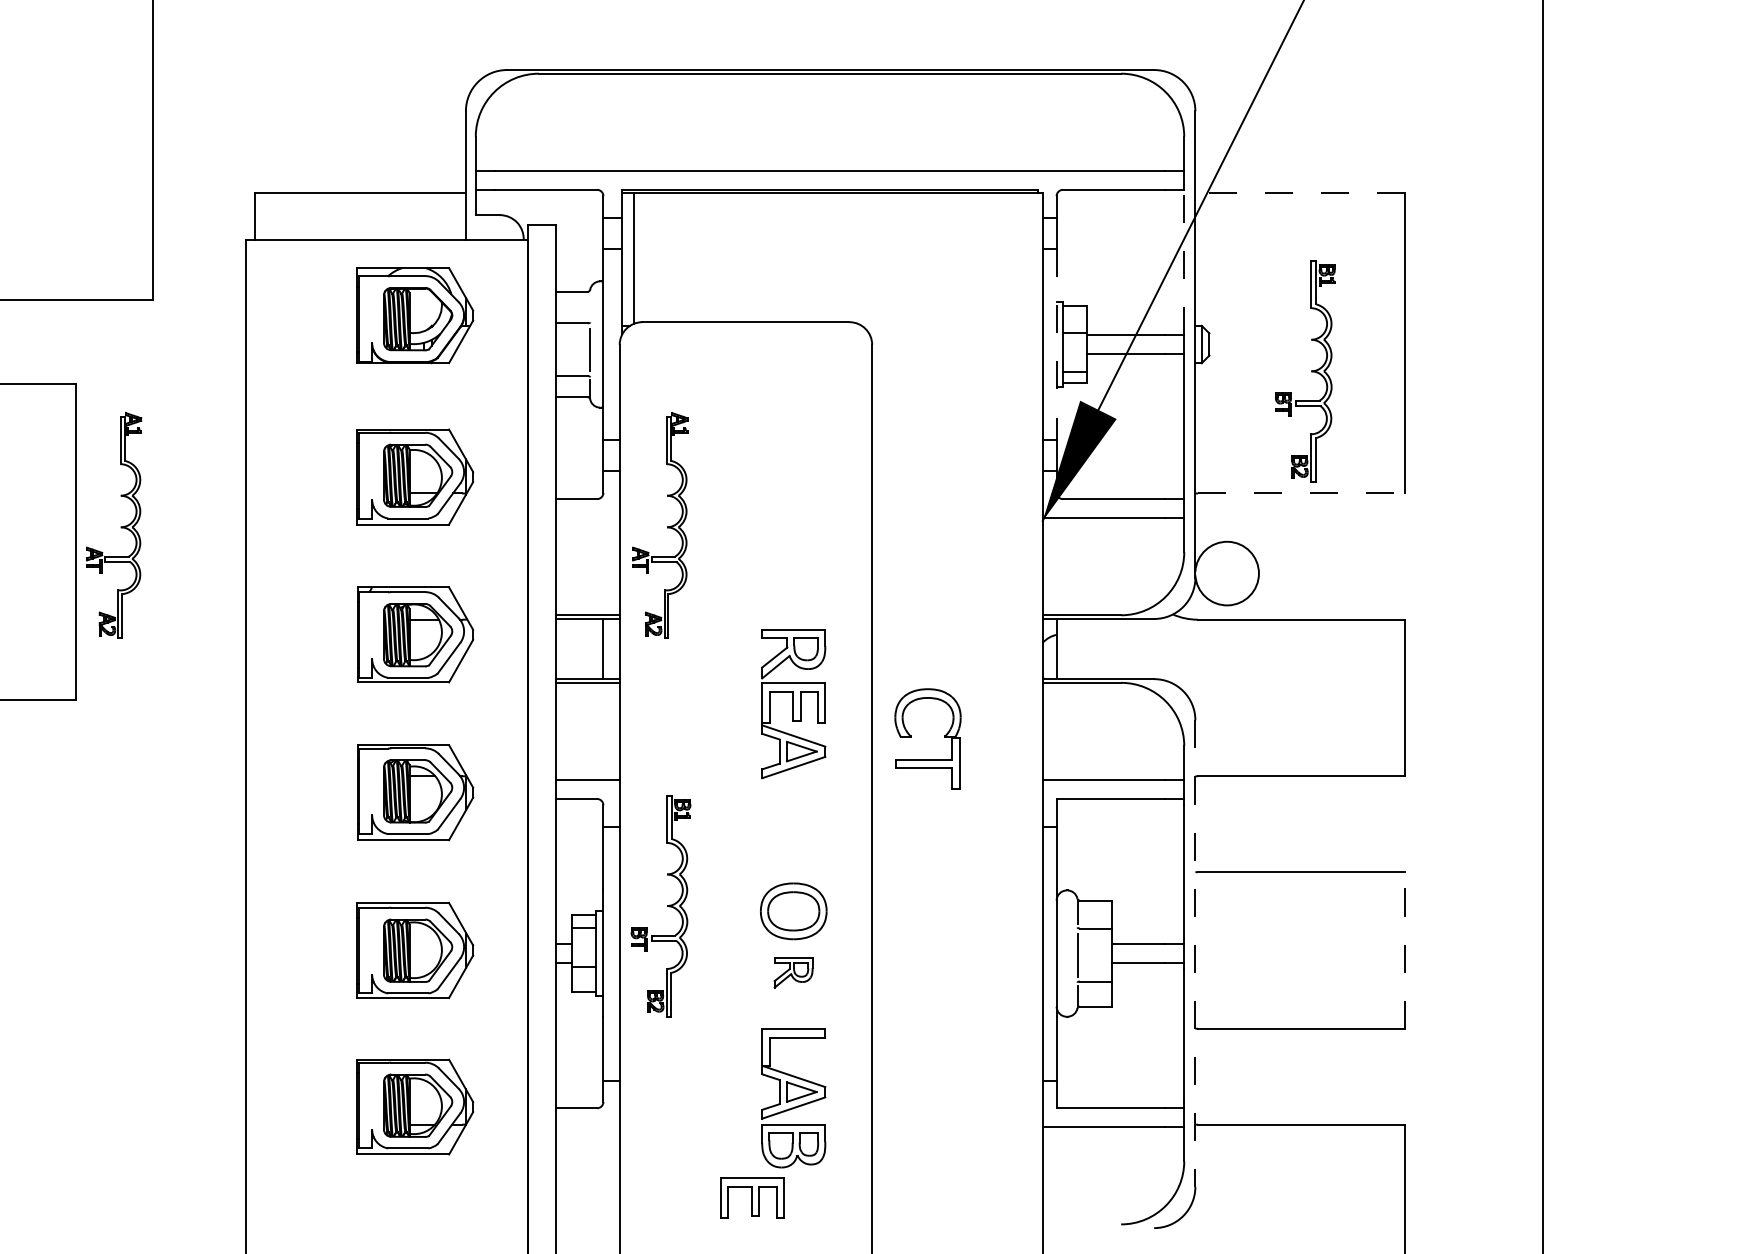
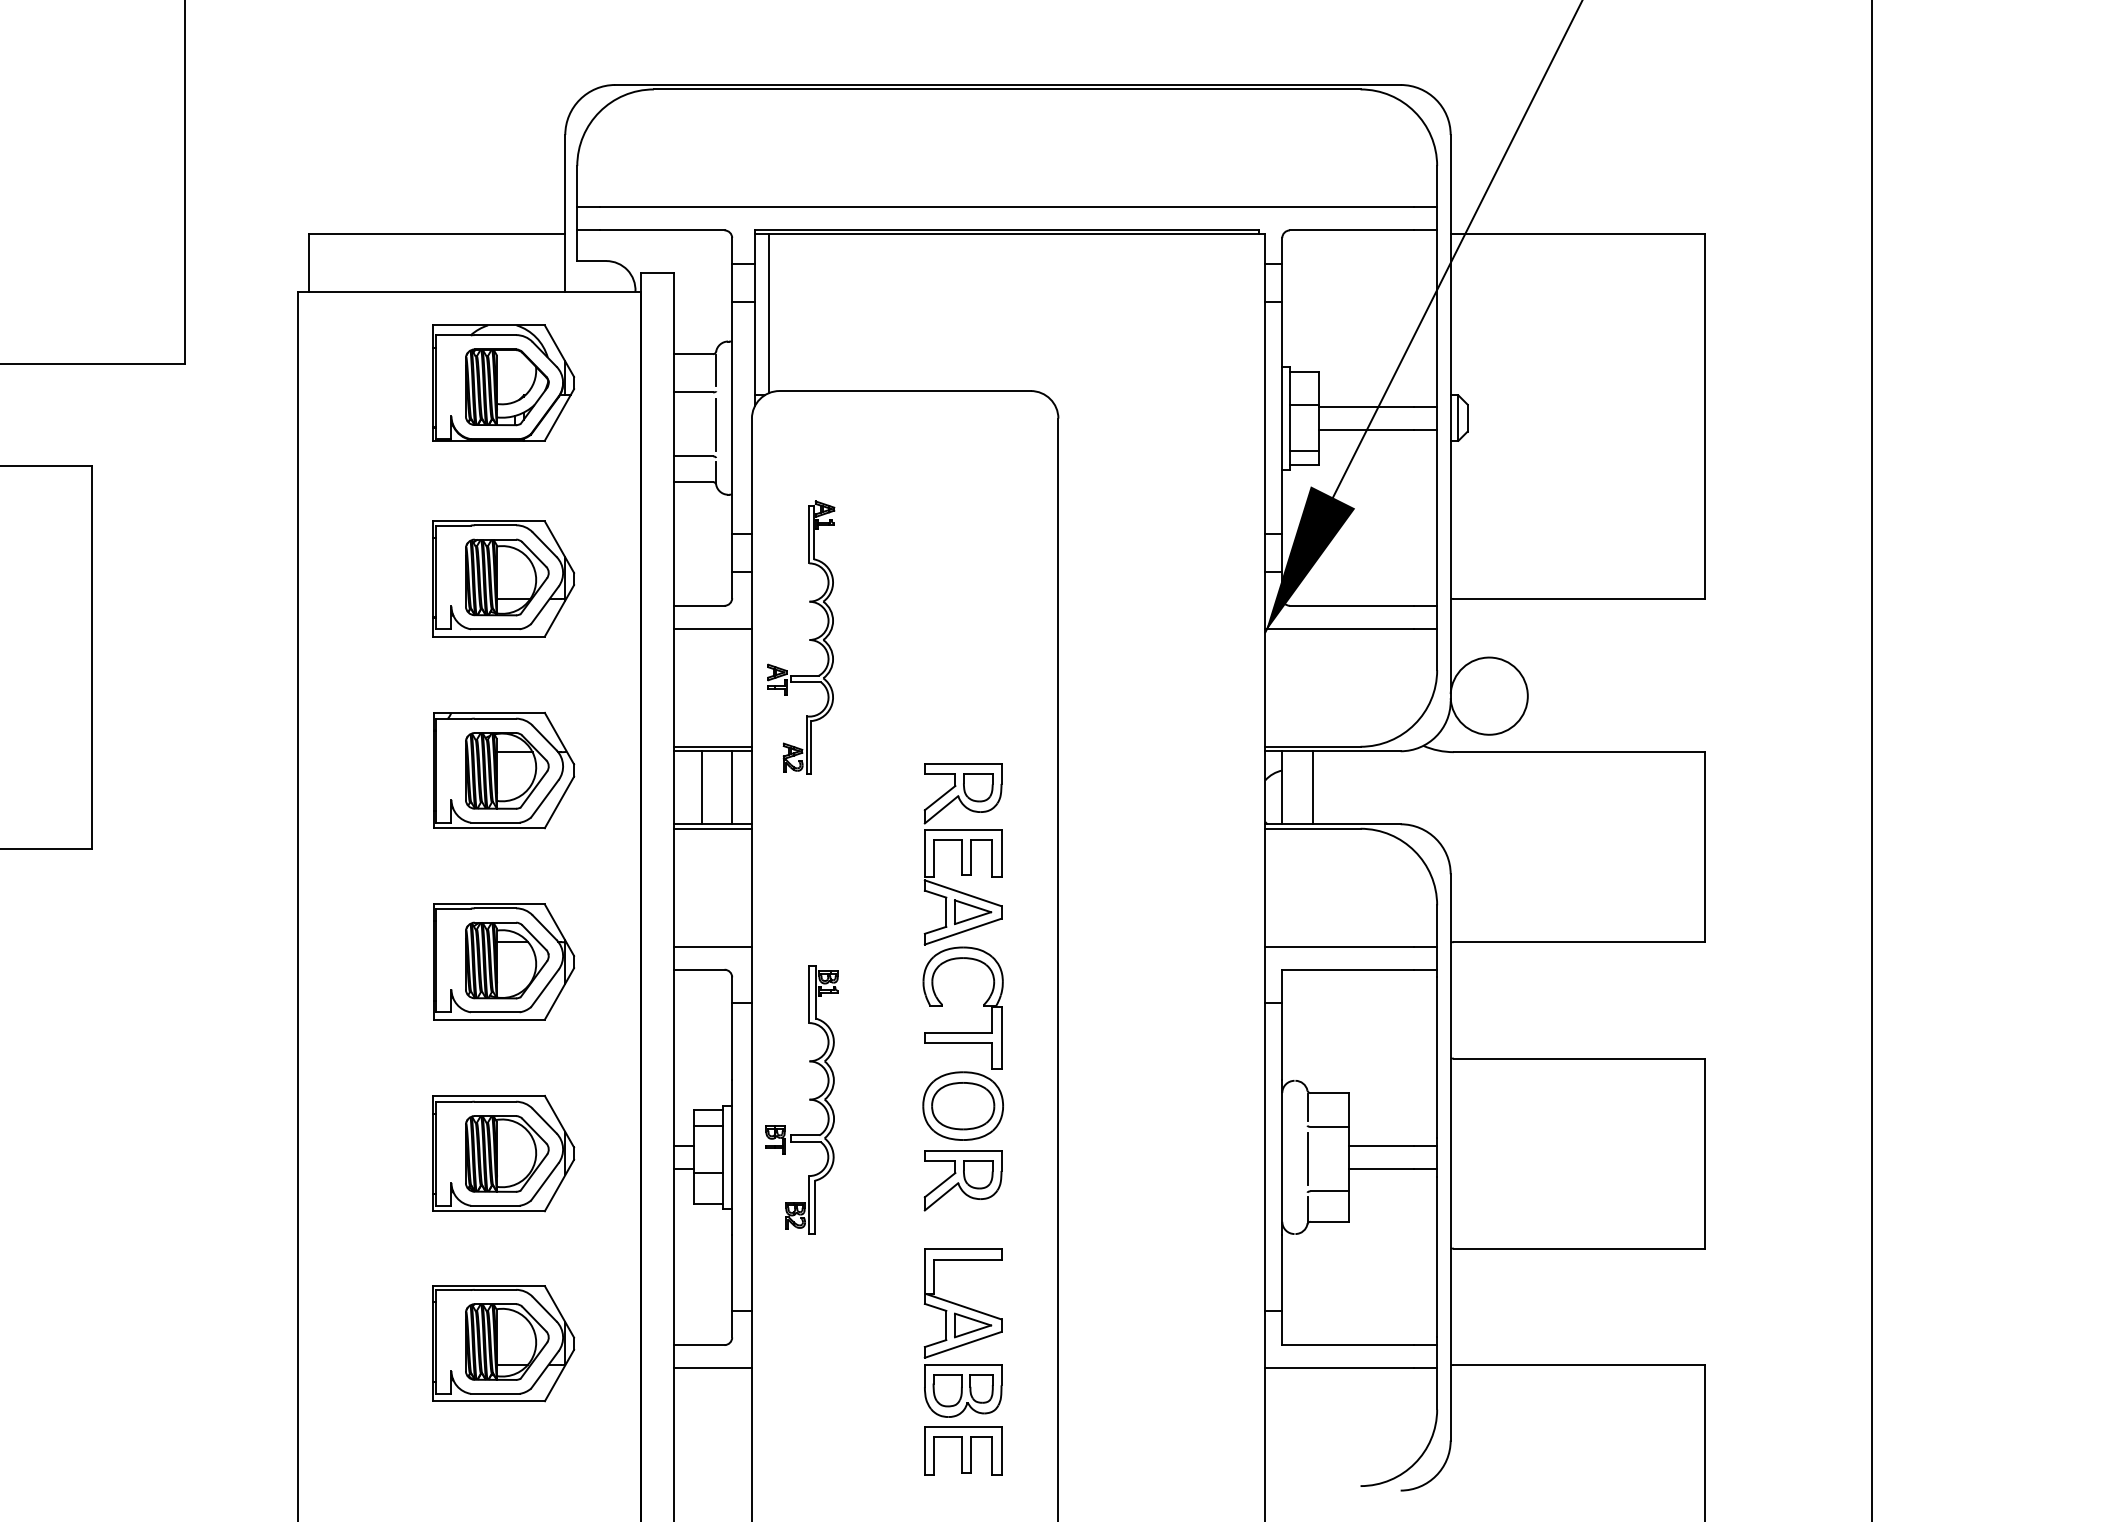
line: (1299, 193) -> (1577, 234), dashed -> solid
line: (1184, 262) -> (1437, 318), dashed -> solid
line: (589, 305) -> (715, 370), added
line: (1056, 344) -> (1282, 418), dashed -> solid
part: (1311, 371) -> (1591, 450), removed
line: (1301, 493) -> (1579, 598), dashed -> solid
line: (587, 517) -> (712, 628), added
part: (120, 526) -> (146, 639), removed
line: (578, 648) -> (701, 787), added
line: (1081, 648) -> (1312, 787), added
part: (910, 737) -> (942, 1006), moved
line: (1405, 950) -> (1705, 1153), dashed -> solid
line: (1195, 953) -> (1450, 1157), dashed -> solid
part: (793, 972) -> (962, 1180), size x1.67
line: (587, 1127) -> (712, 1368), added
part: (752, 1197) -> (963, 1450), moved

